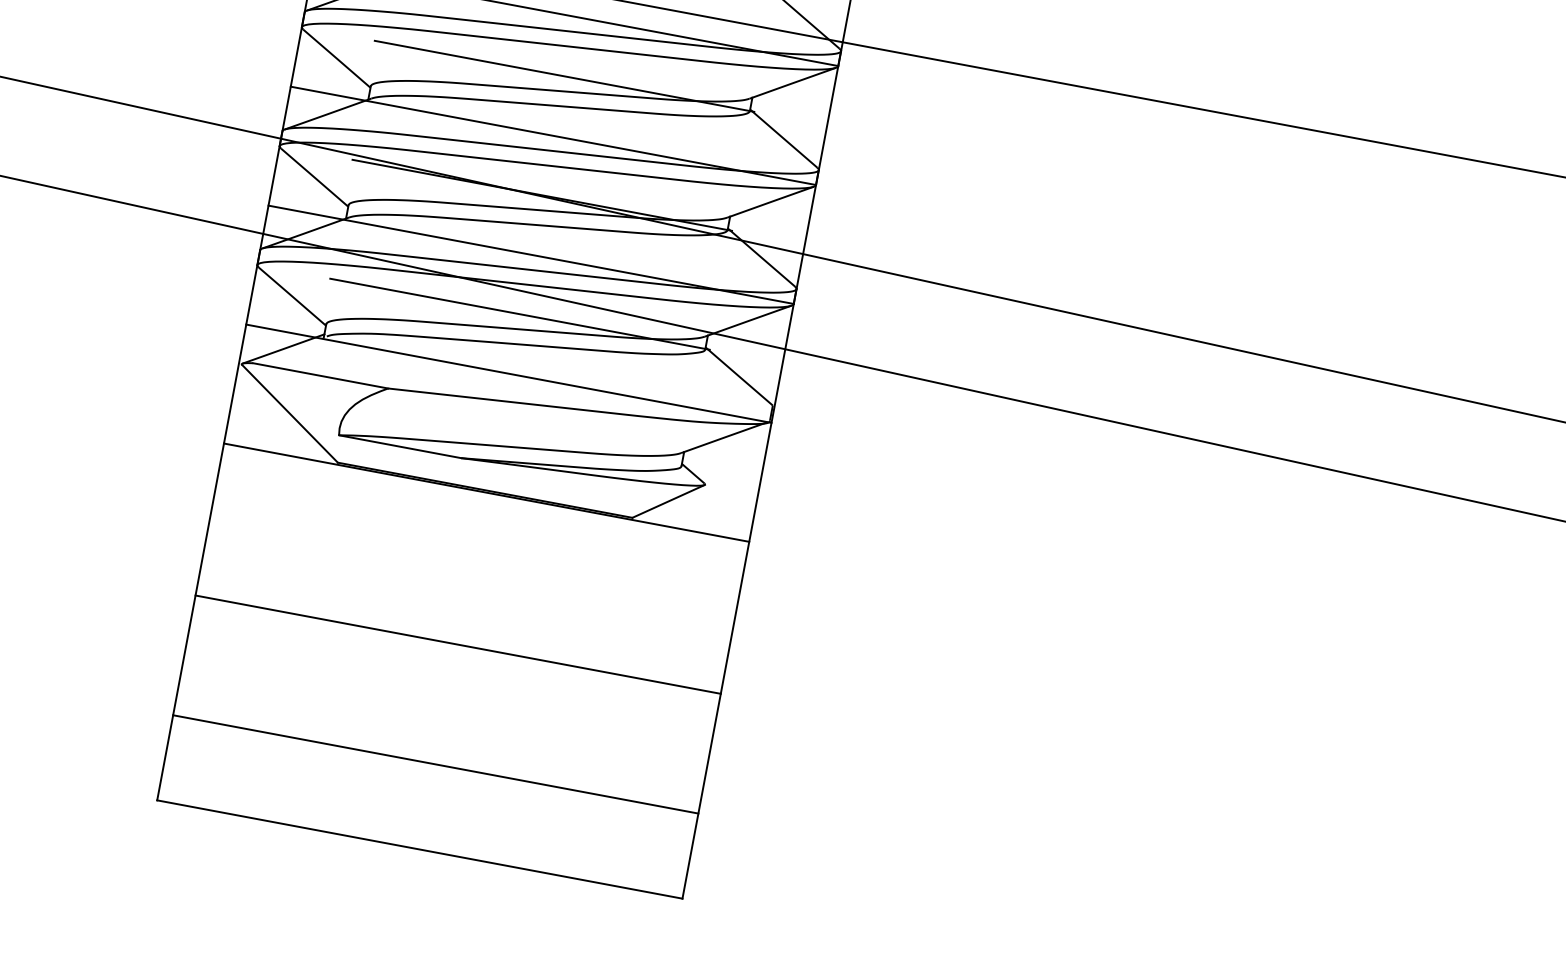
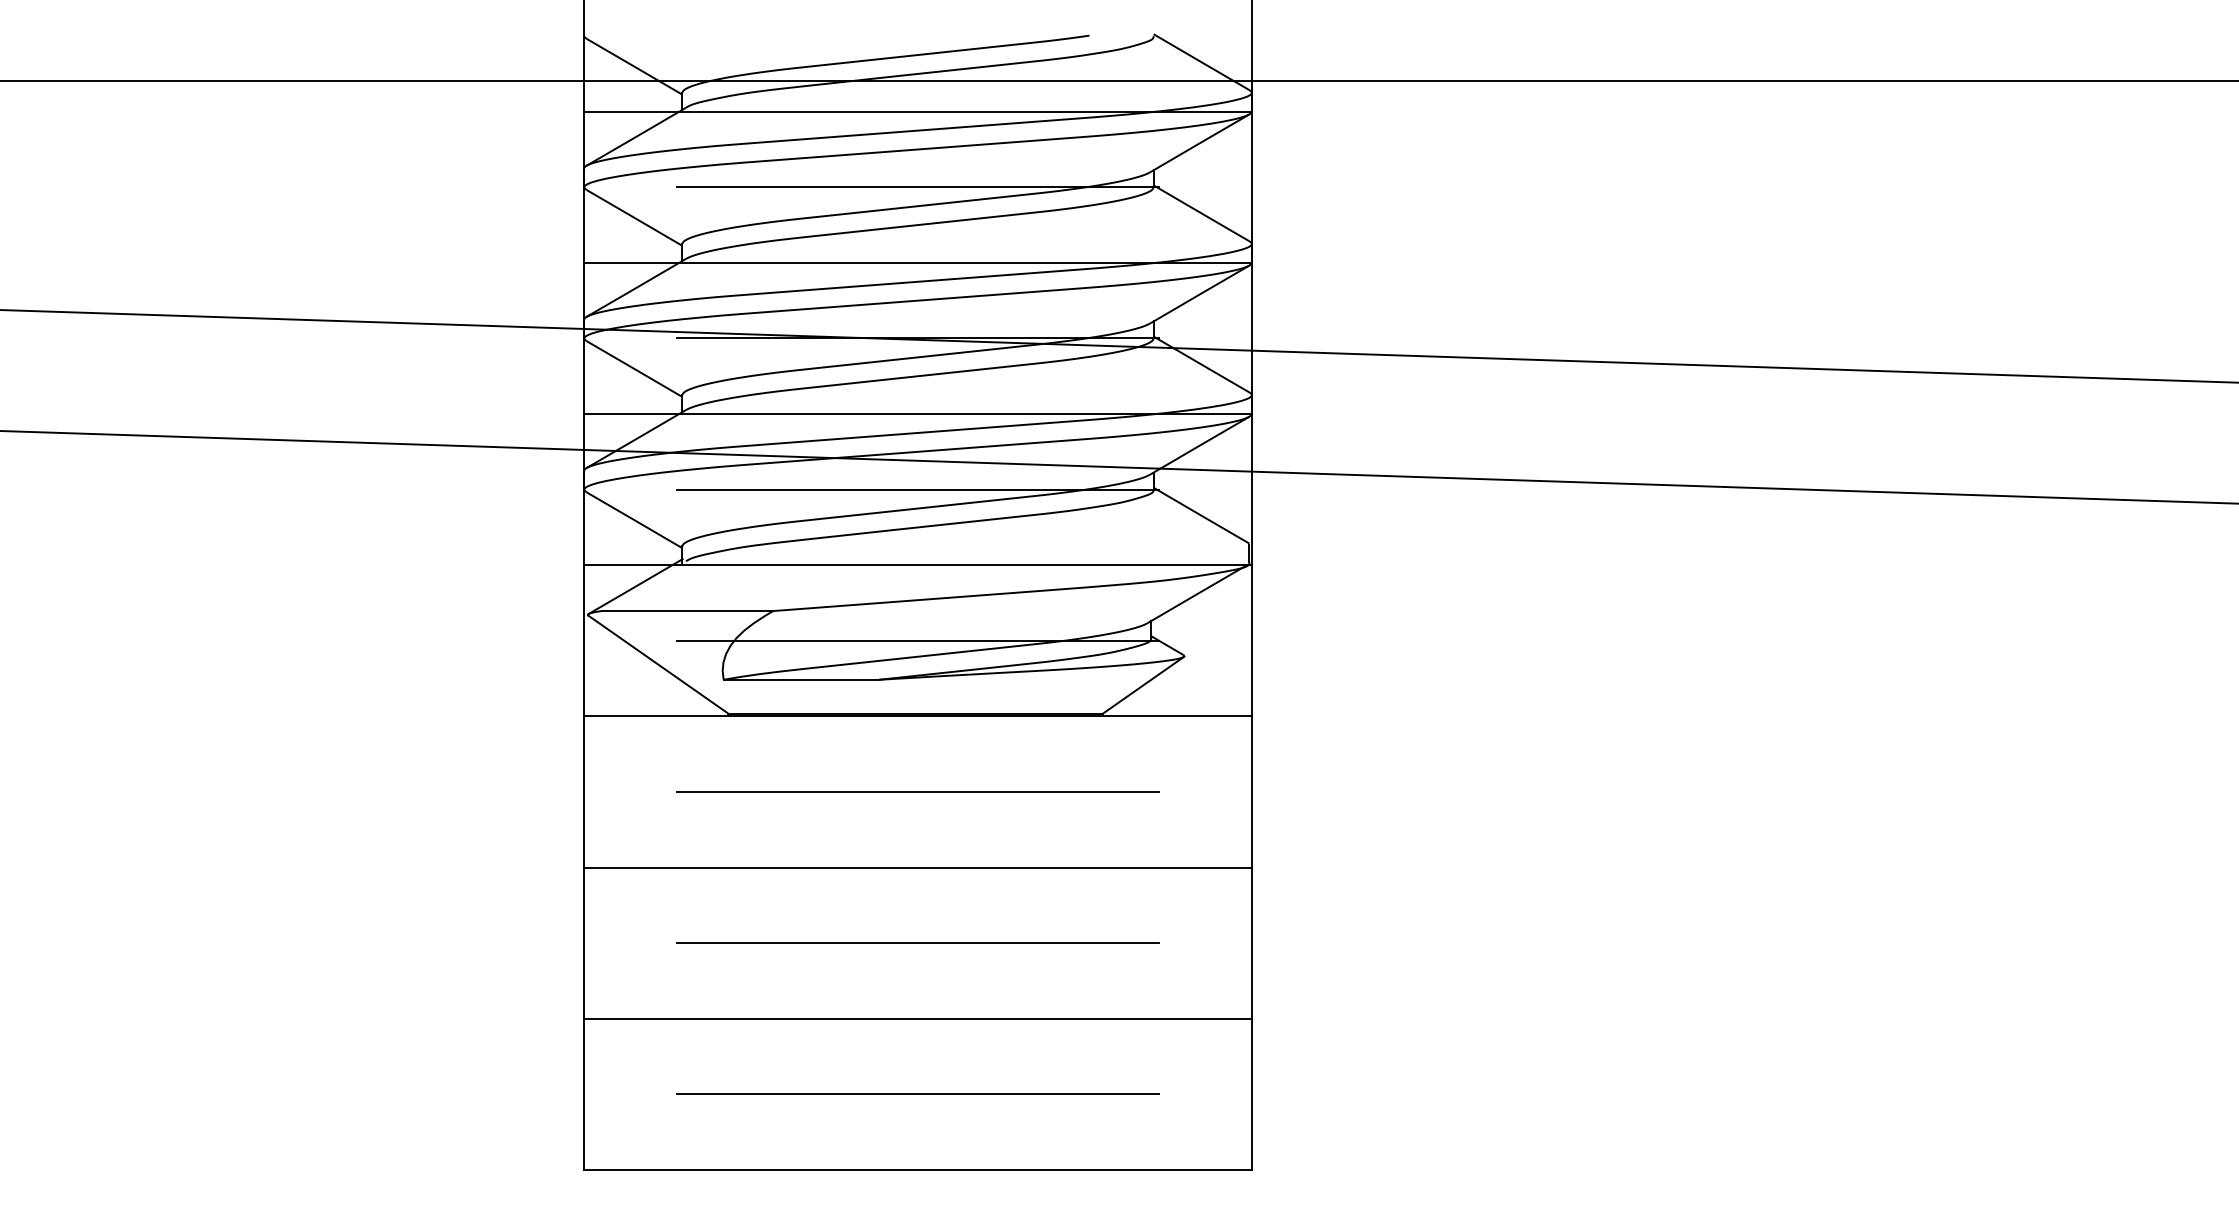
line: (497, 432) -> (917, 640), added
line: (475, 551) -> (917, 791), added
line: (457, 644) -> (917, 867), moved
line: (452, 670) -> (917, 942), added
line: (435, 764) -> (917, 1018), moved
line: (430, 790) -> (917, 1094), added

